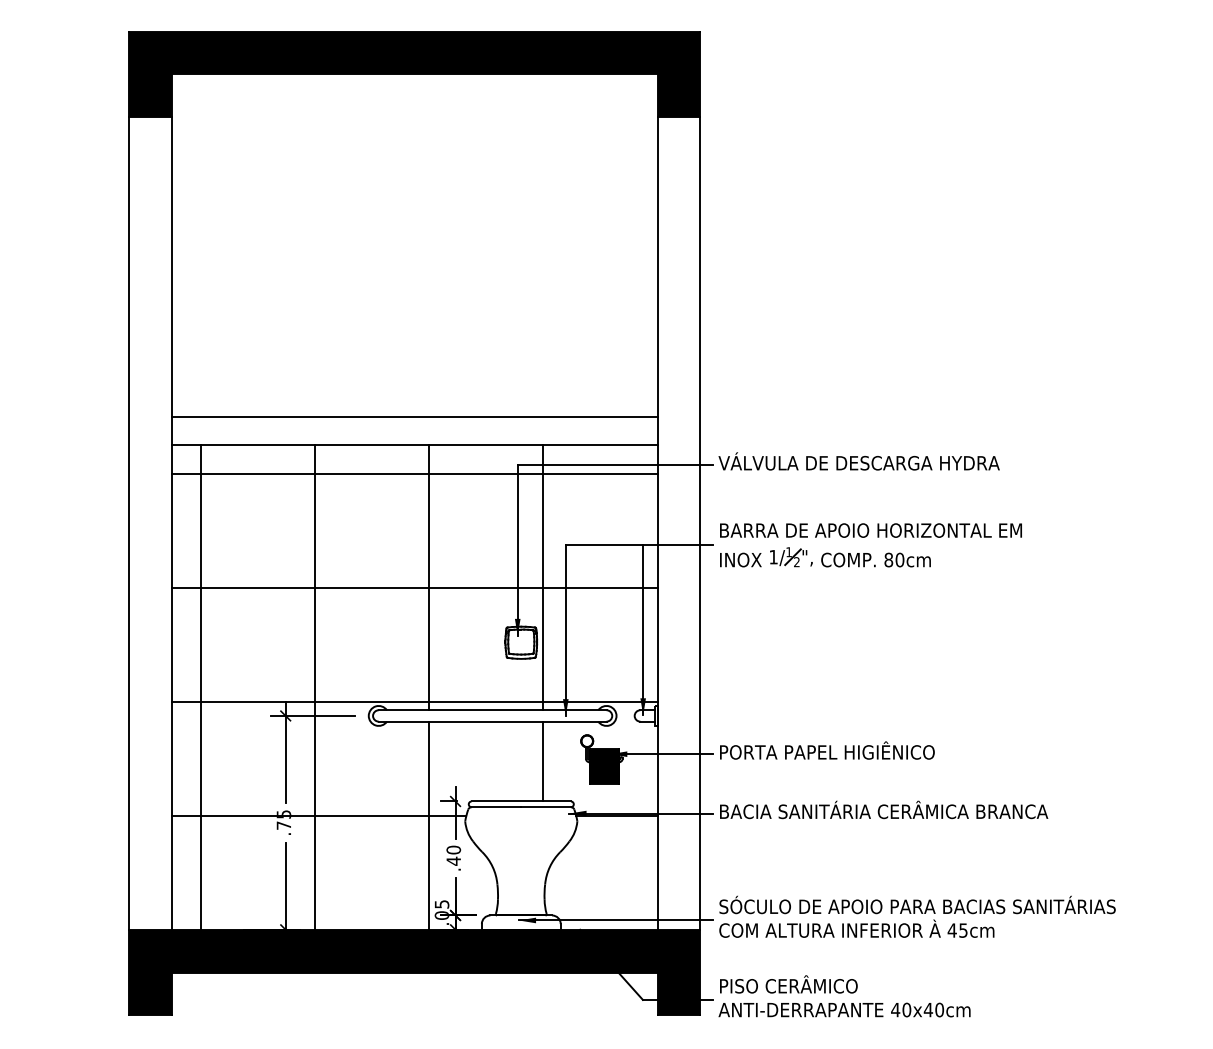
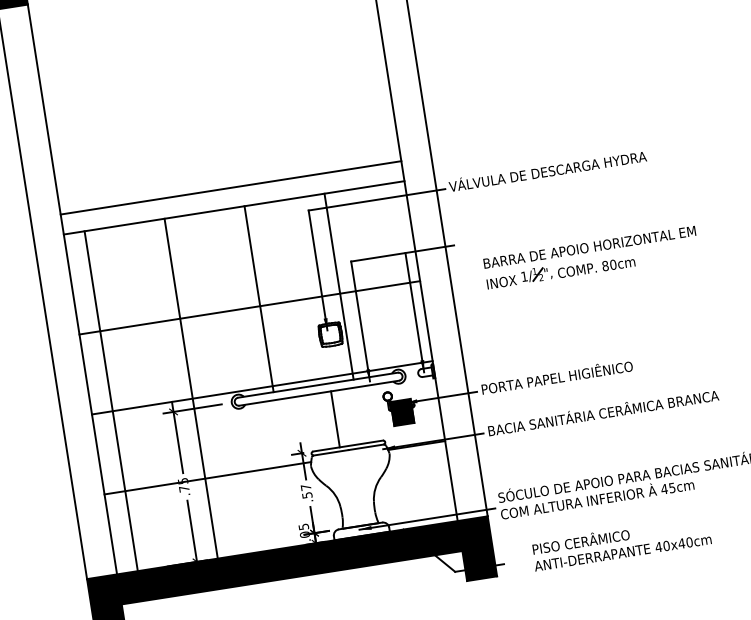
line: (414, 473) -> (237, 227), removed
part: (869, 553) -> (591, 263), moved
line: (543, 761) -> (335, 419), moved
line: (429, 825) -> (286, 472), removed
text: (453, 855) -> (306, 491), .40 -> .57
text: (844, 996) -> (621, 543), moved

